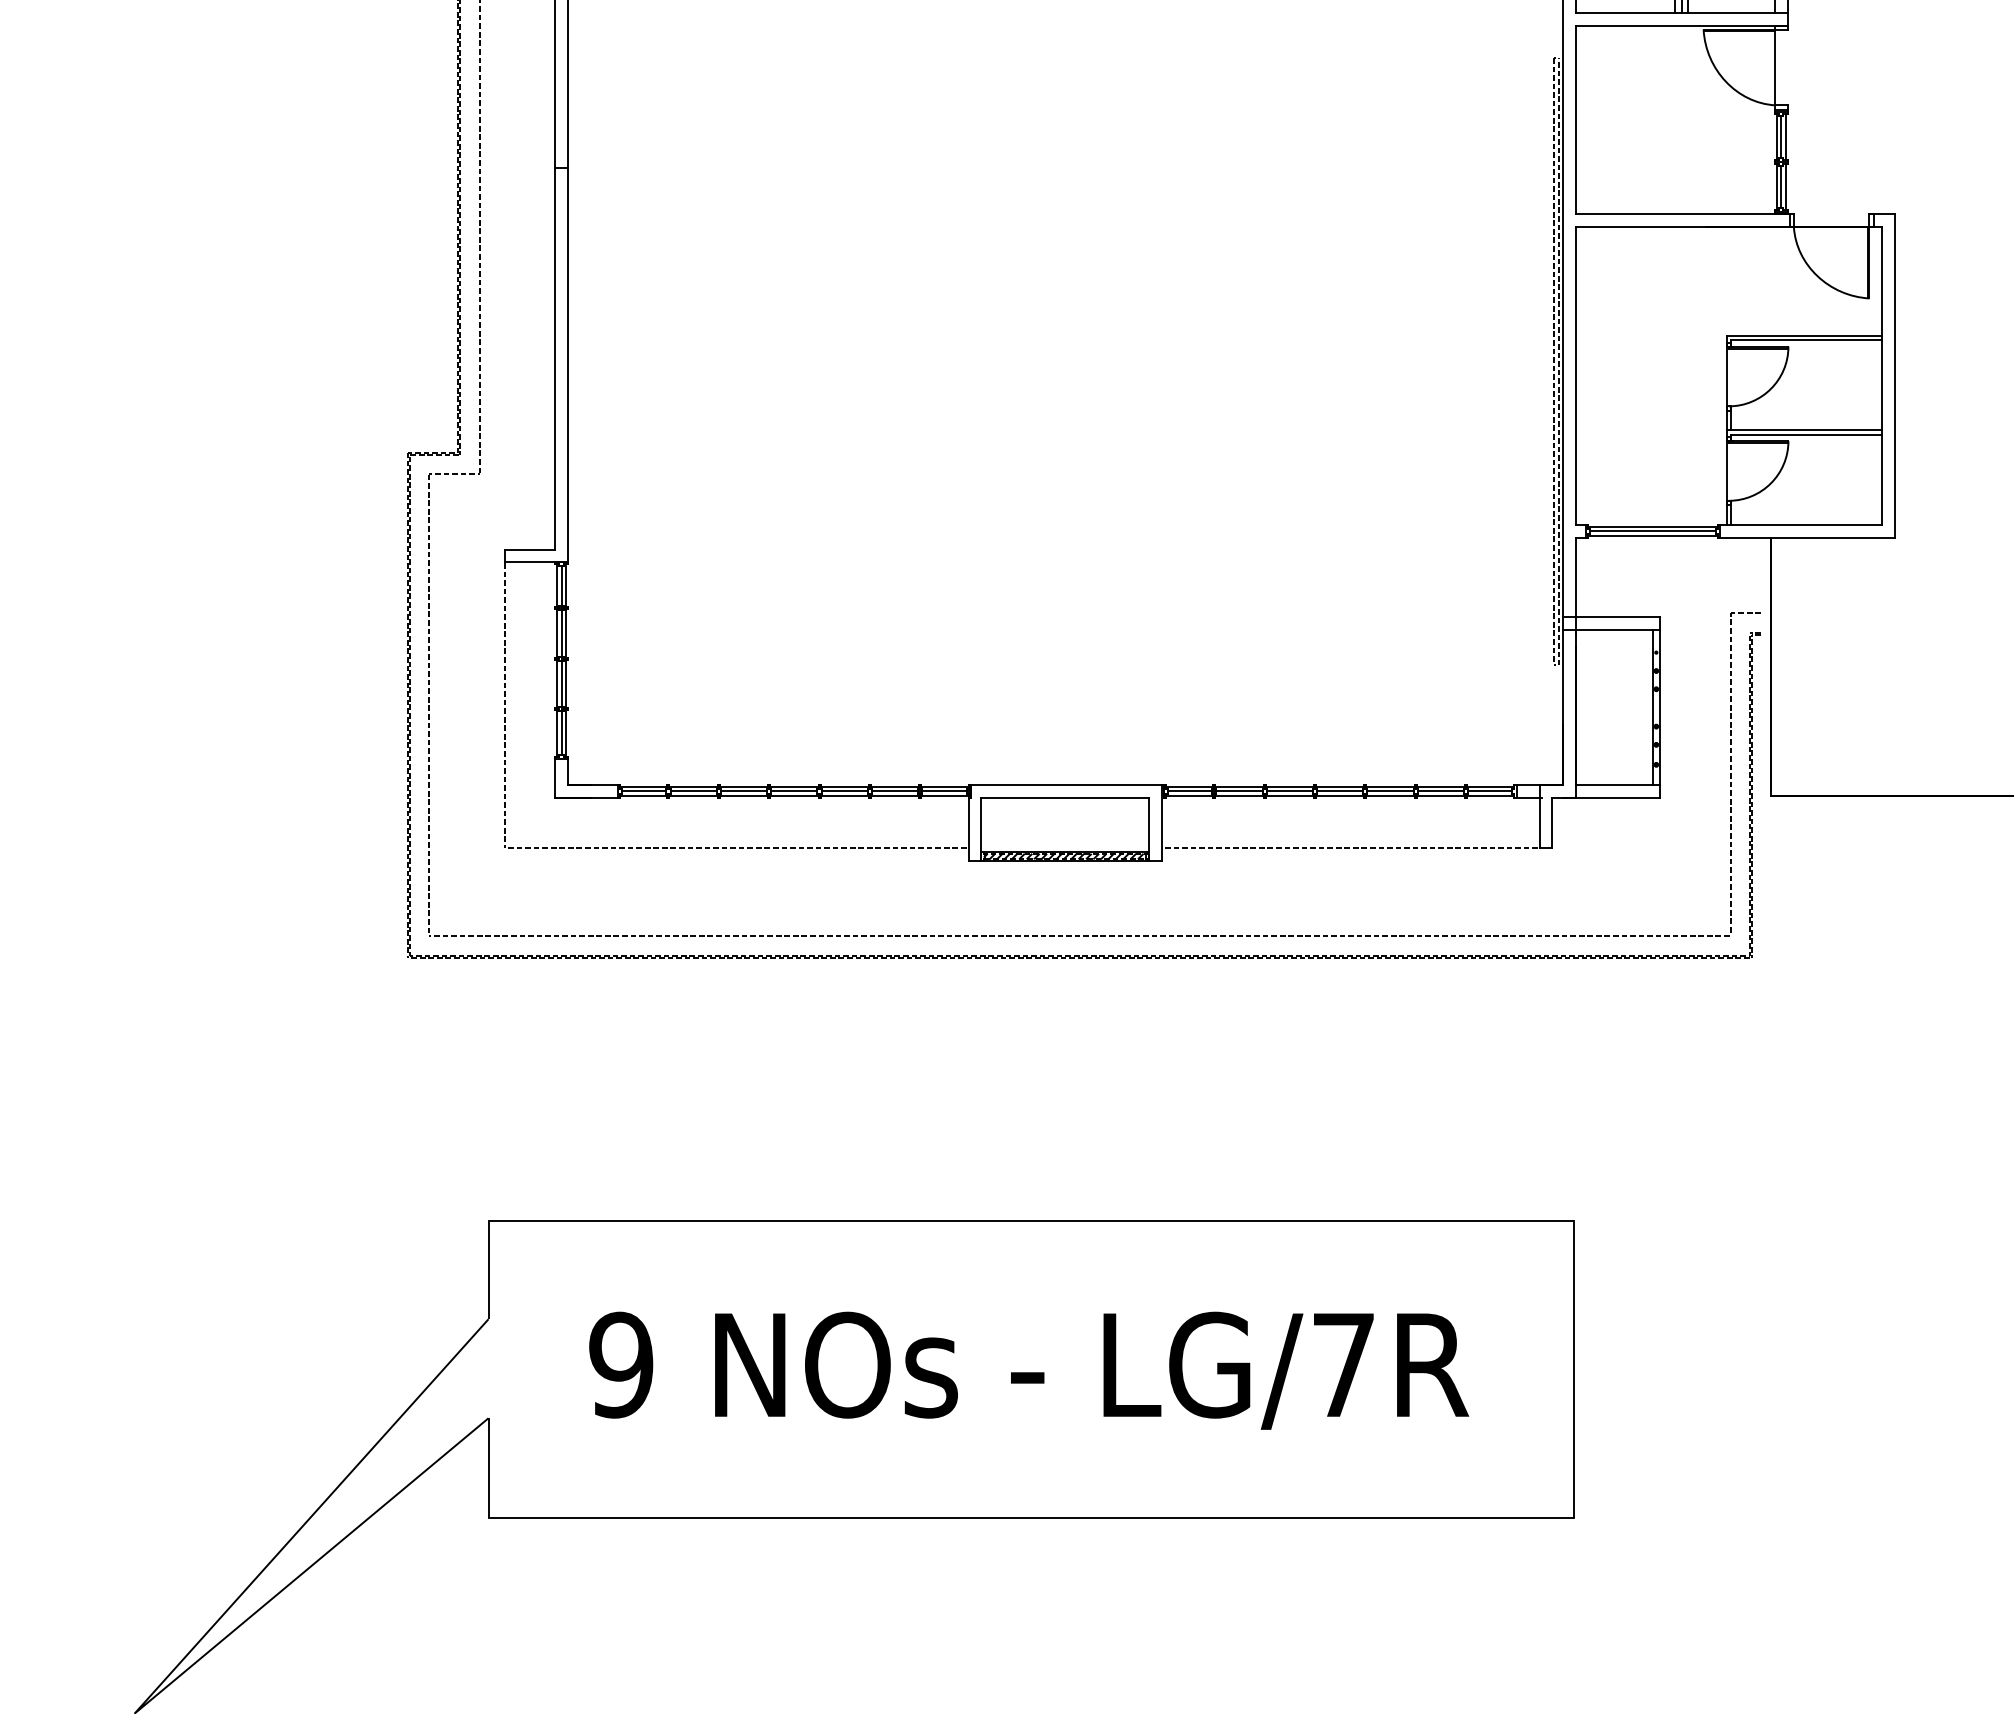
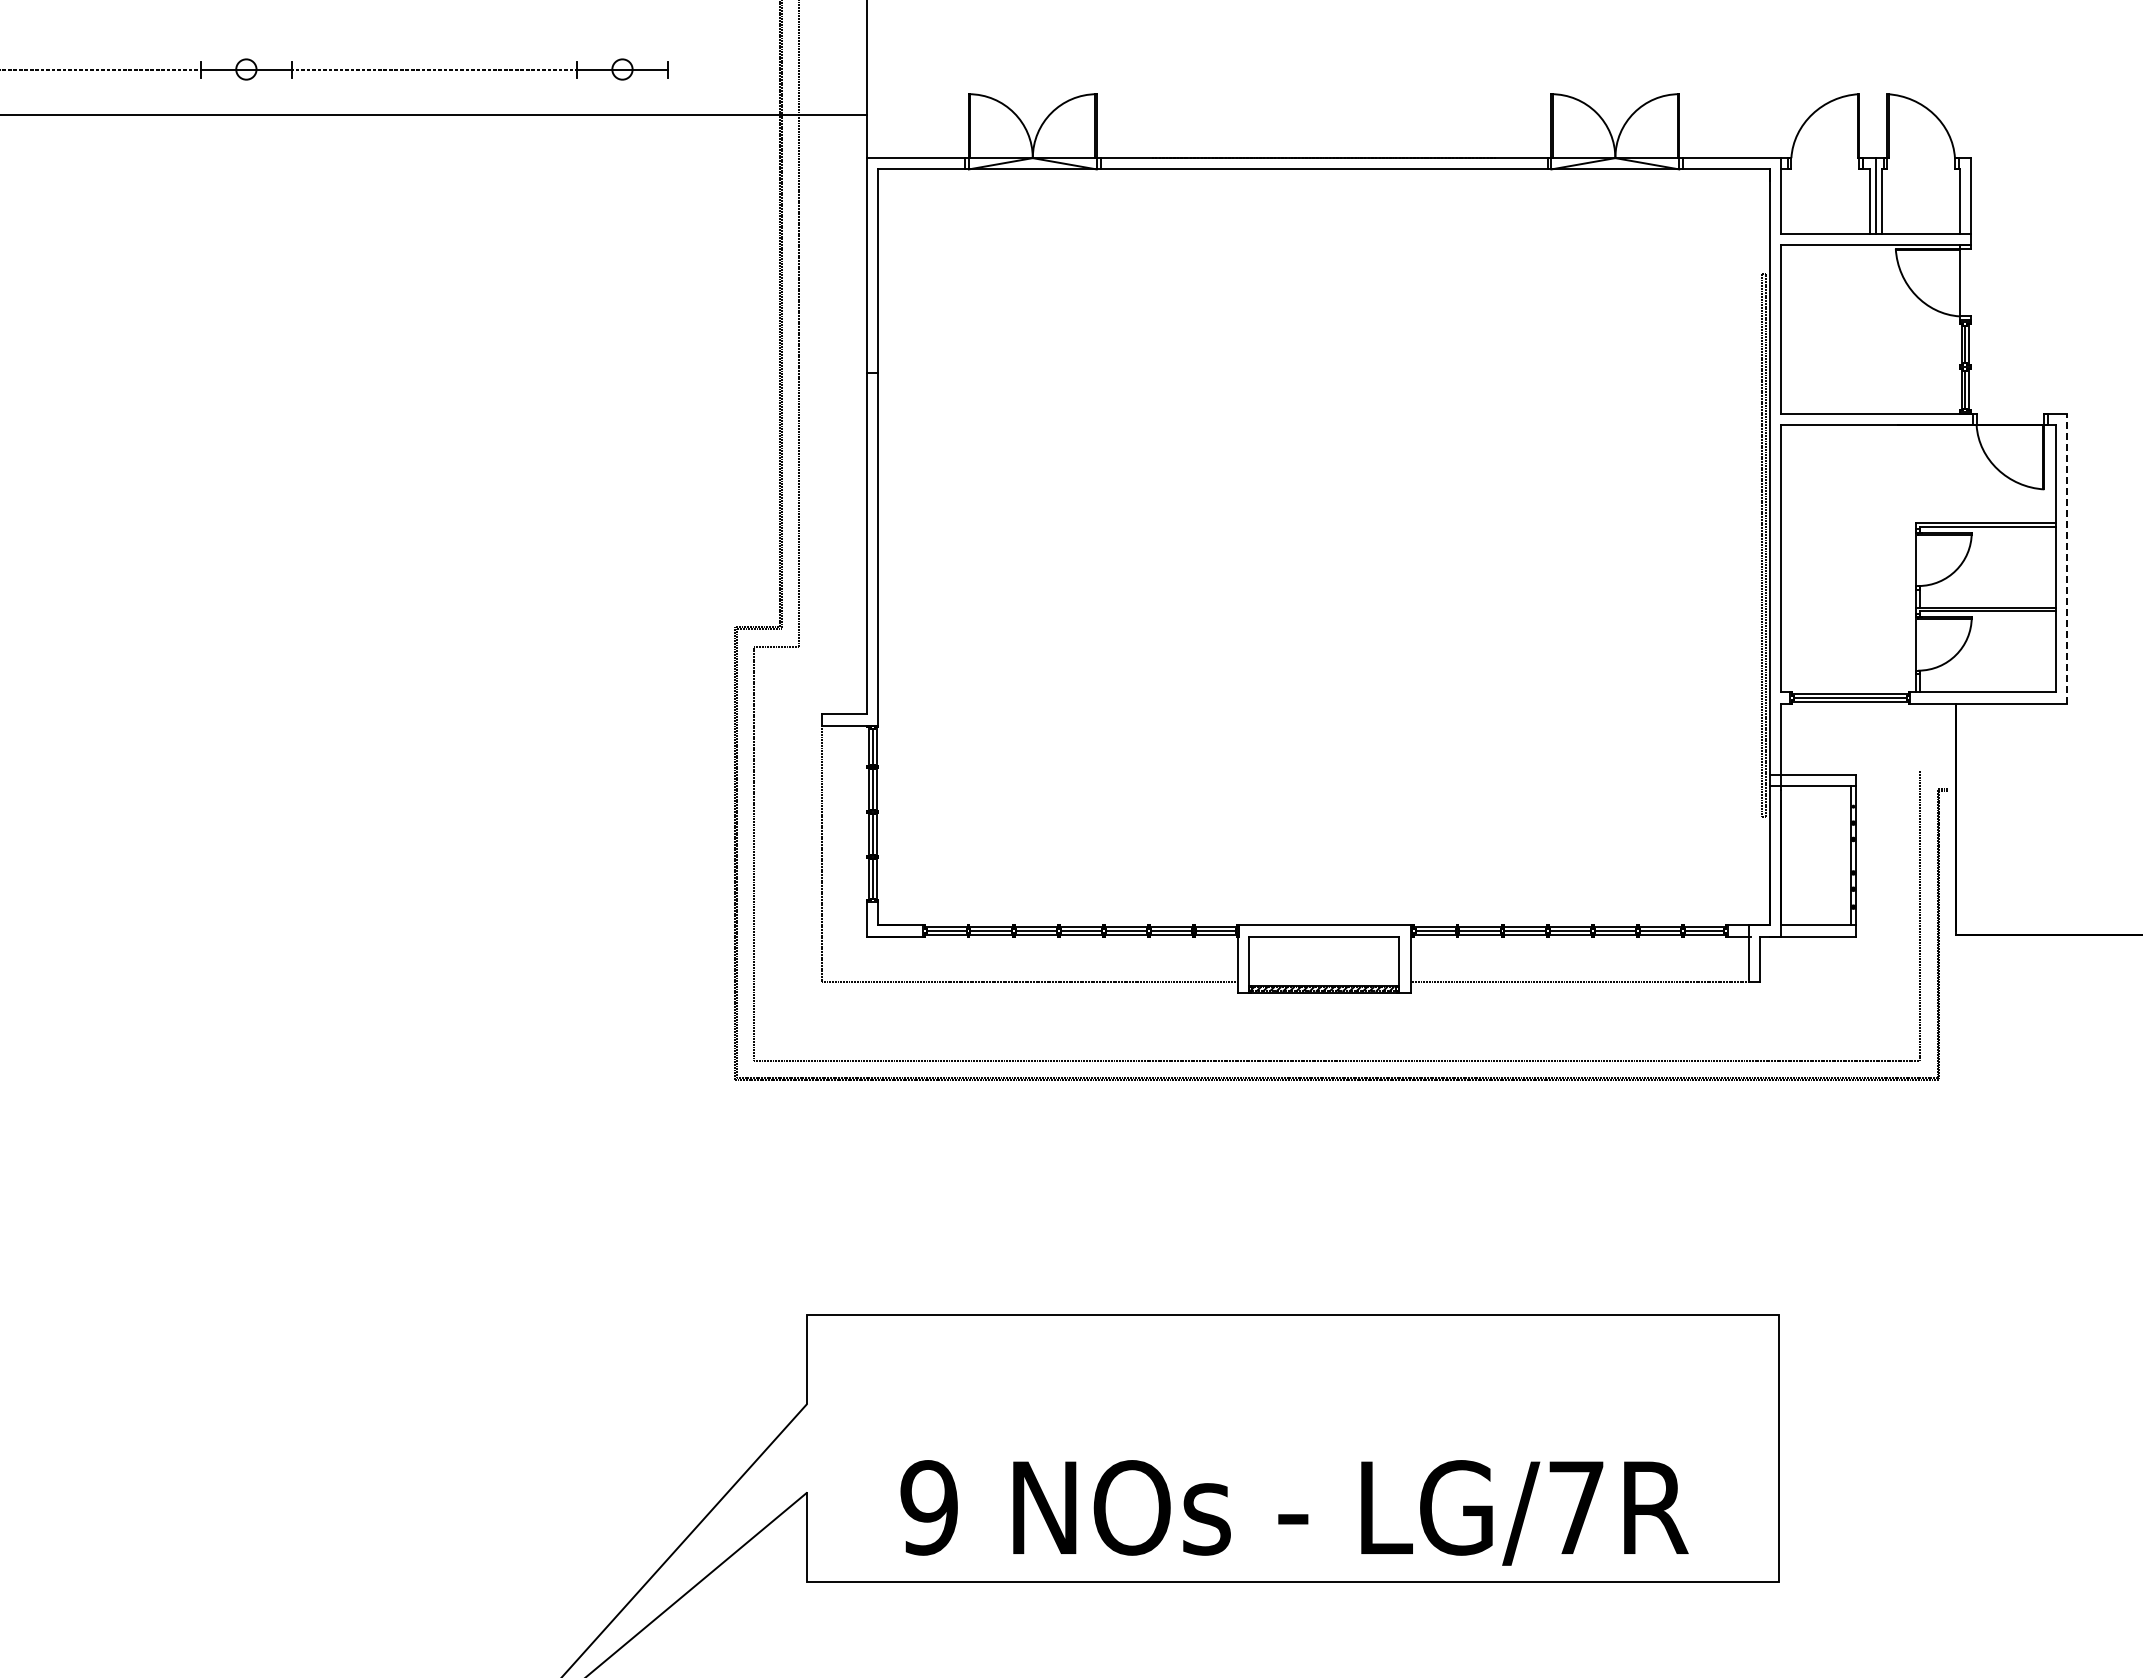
line: (1894, 375) -> (2066, 558), solid -> dashed
line: (1746, 613) -> (1934, 771), removed
text: (1029, 1370) -> (1294, 1512), moved

